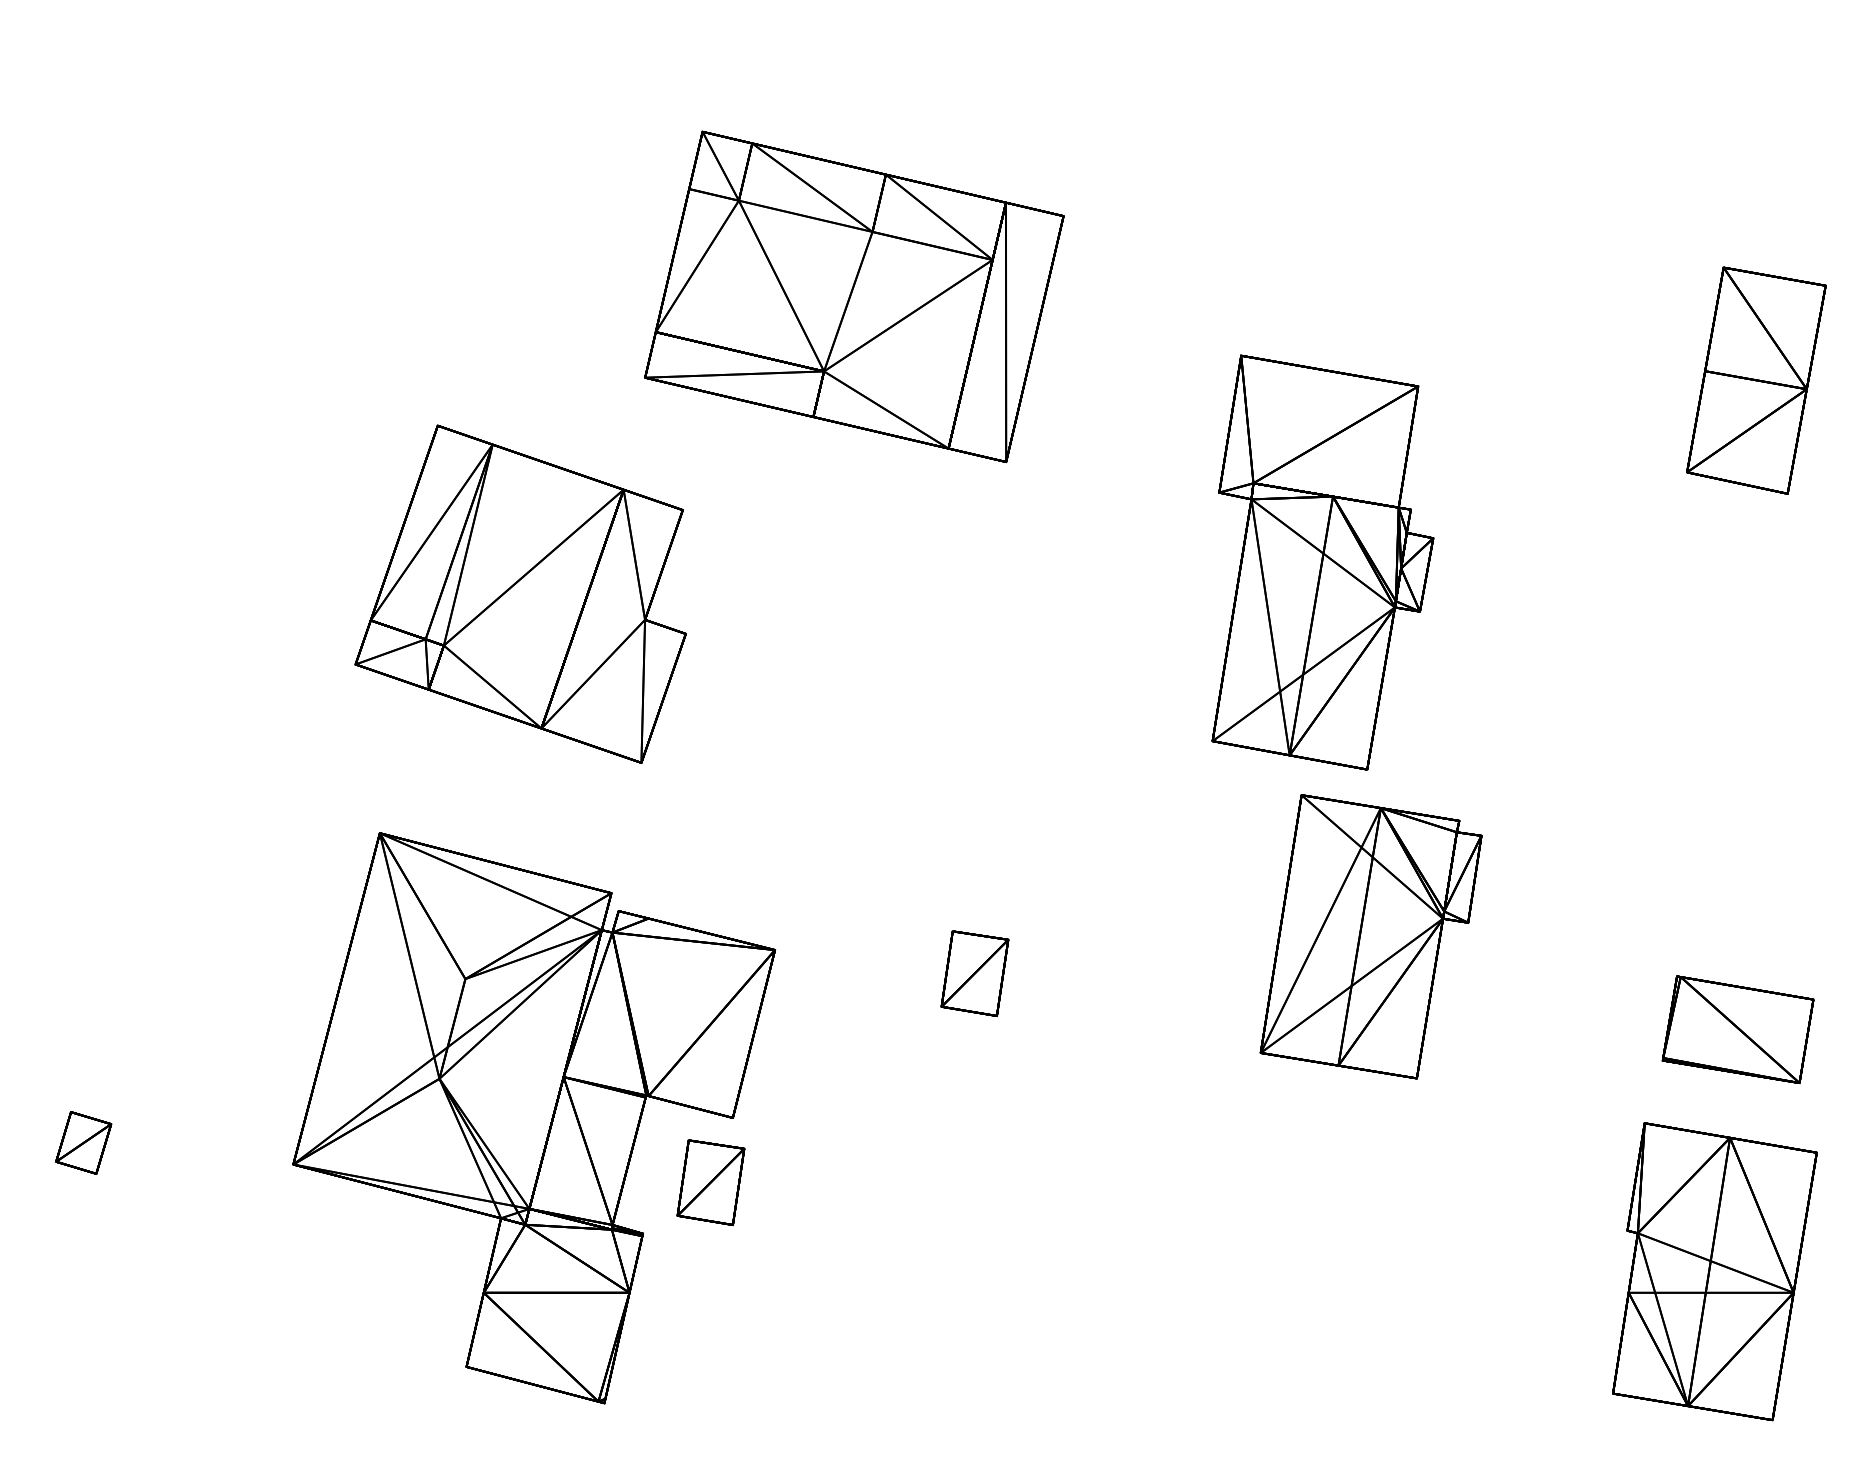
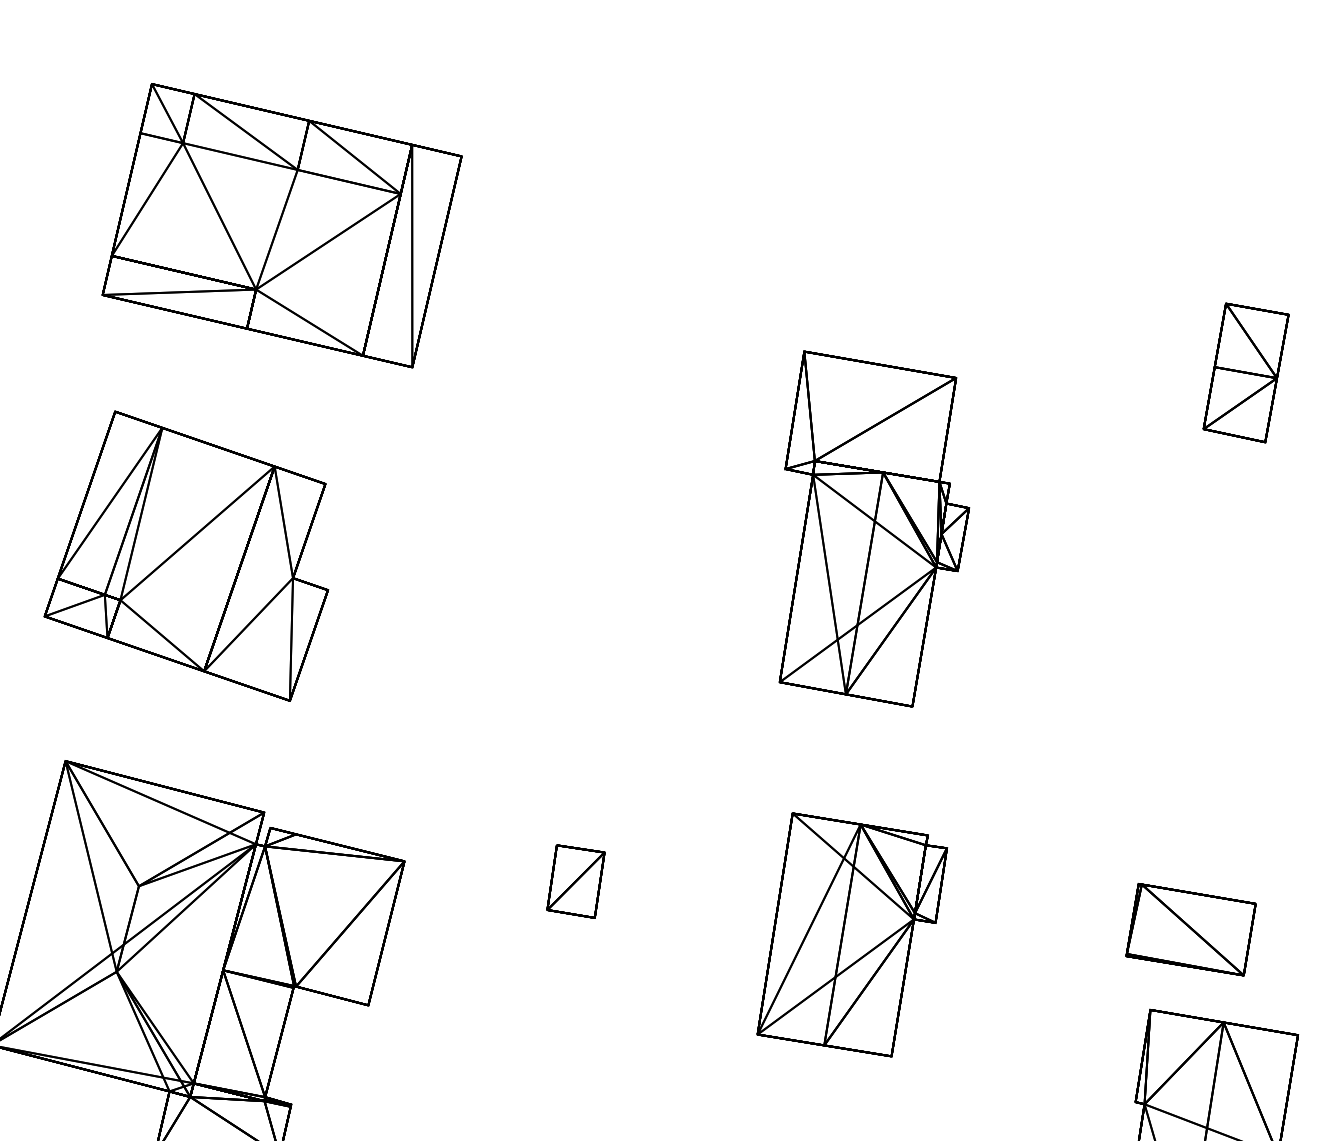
part: (854, 296) -> (282, 225), moved
part: (1755, 380) -> (1245, 372), size x0.71
part: (1370, 936) -> (851, 934), moved
part: (1737, 1029) -> (1190, 929), moved
part: (710, 1182) -> (349, 1060), removed

